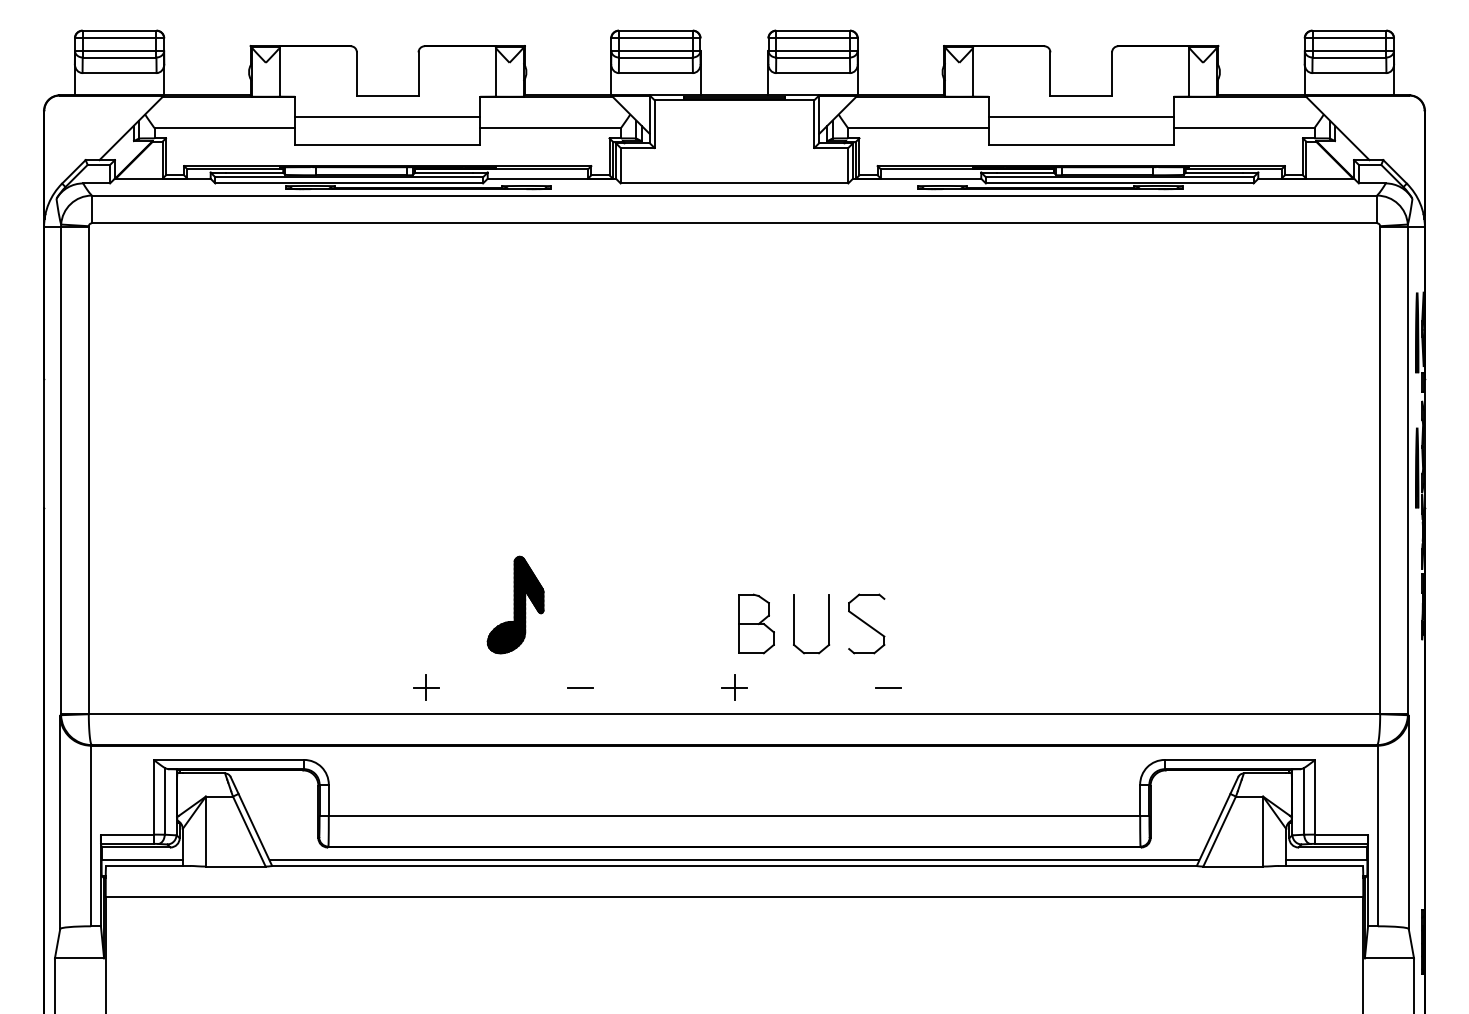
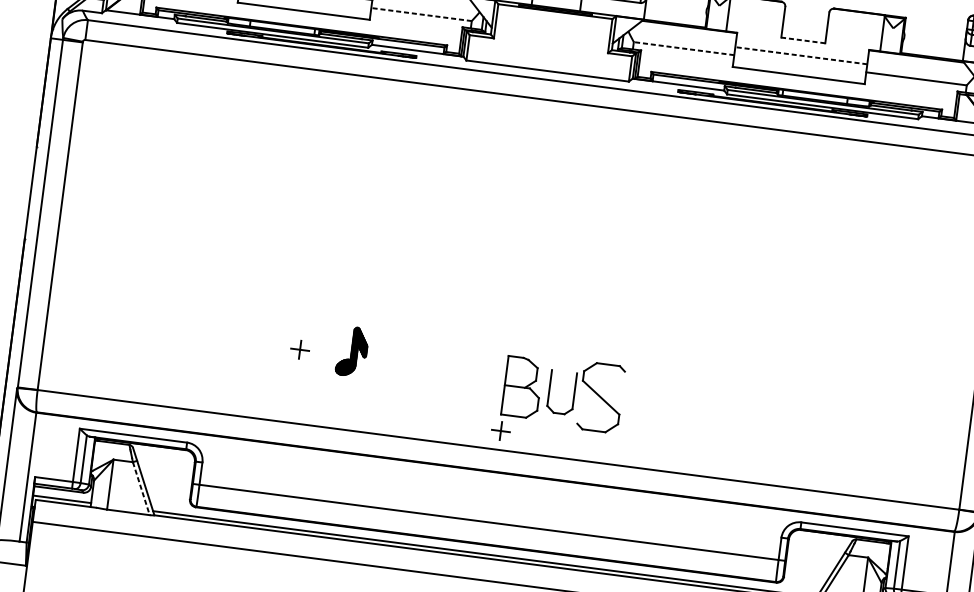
line: (1081, 95) -> (803, 40), solid -> dashed
line: (1080, 116) -> (800, 55), solid -> dashed
line: (550, 128) -> (421, 14), solid -> dashed
line: (917, 128) -> (683, 48), solid -> dashed
part: (515, 604) -> (352, 351), size x0.7
part: (756, 623) -> (522, 387), size x1.4
part: (866, 623) -> (601, 397), size x1.6
part: (426, 687) -> (300, 349), moved
line: (579, 687) -> (390, 416), removed
line: (888, 687) -> (610, 445), removed
line: (249, 831) -> (141, 488), solid -> dashed

